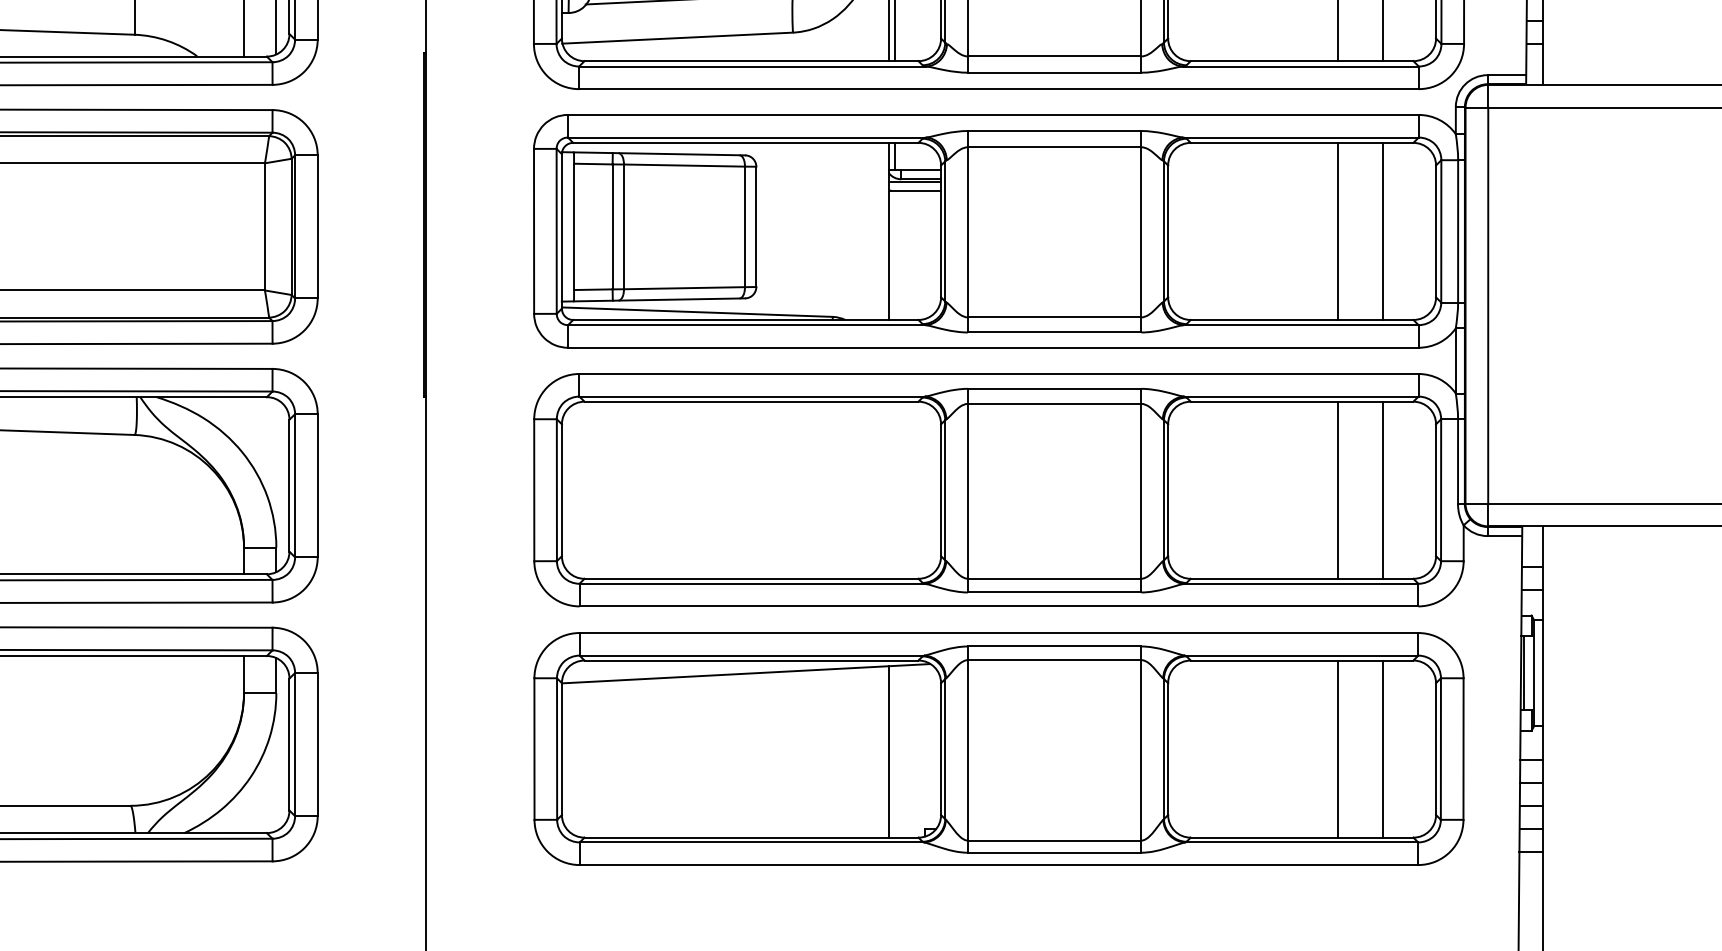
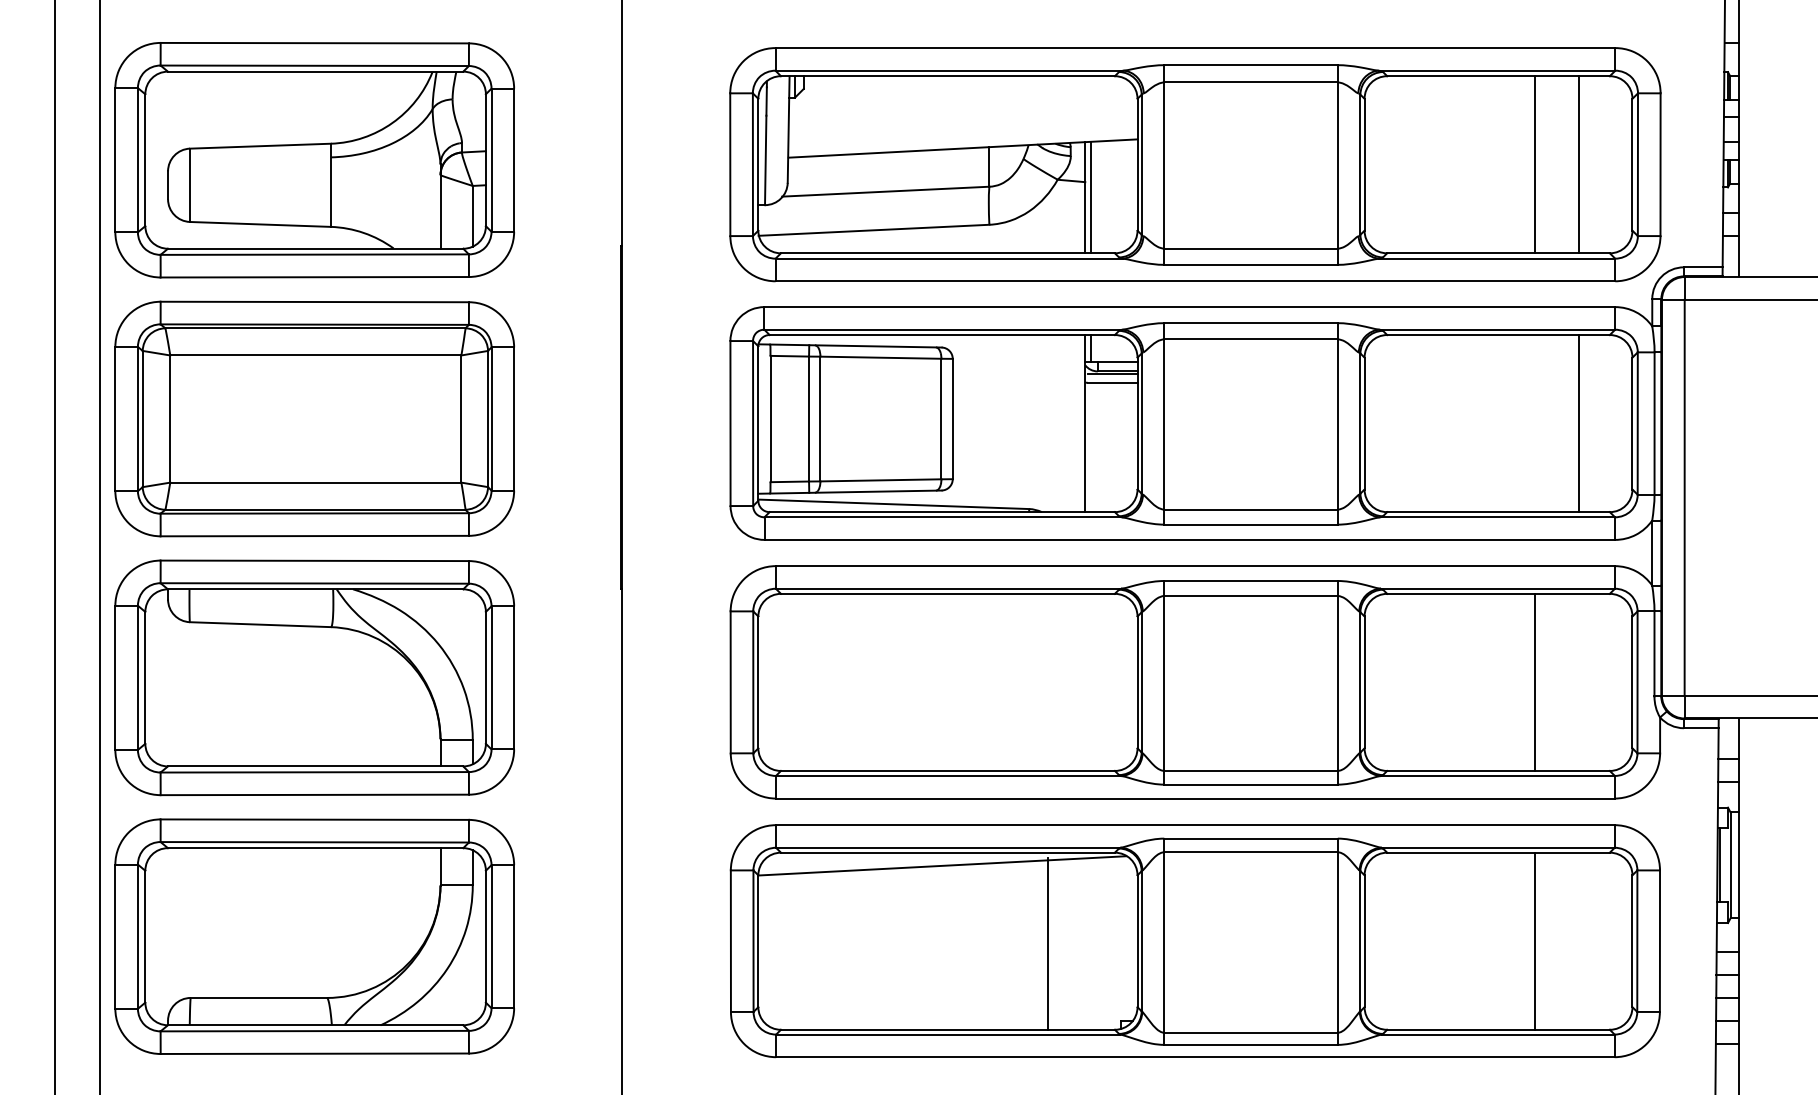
line: (1338, 231) -> (1534, 423), removed
line: (1383, 489) -> (1579, 681), removed
line: (1383, 748) -> (1579, 940), removed
line: (889, 751) -> (1048, 943), moved

